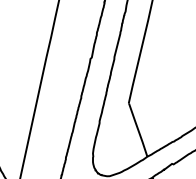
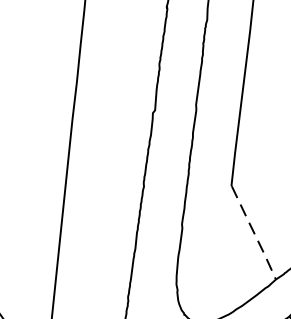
line: (138, 130) -> (254, 233), solid -> dashed

